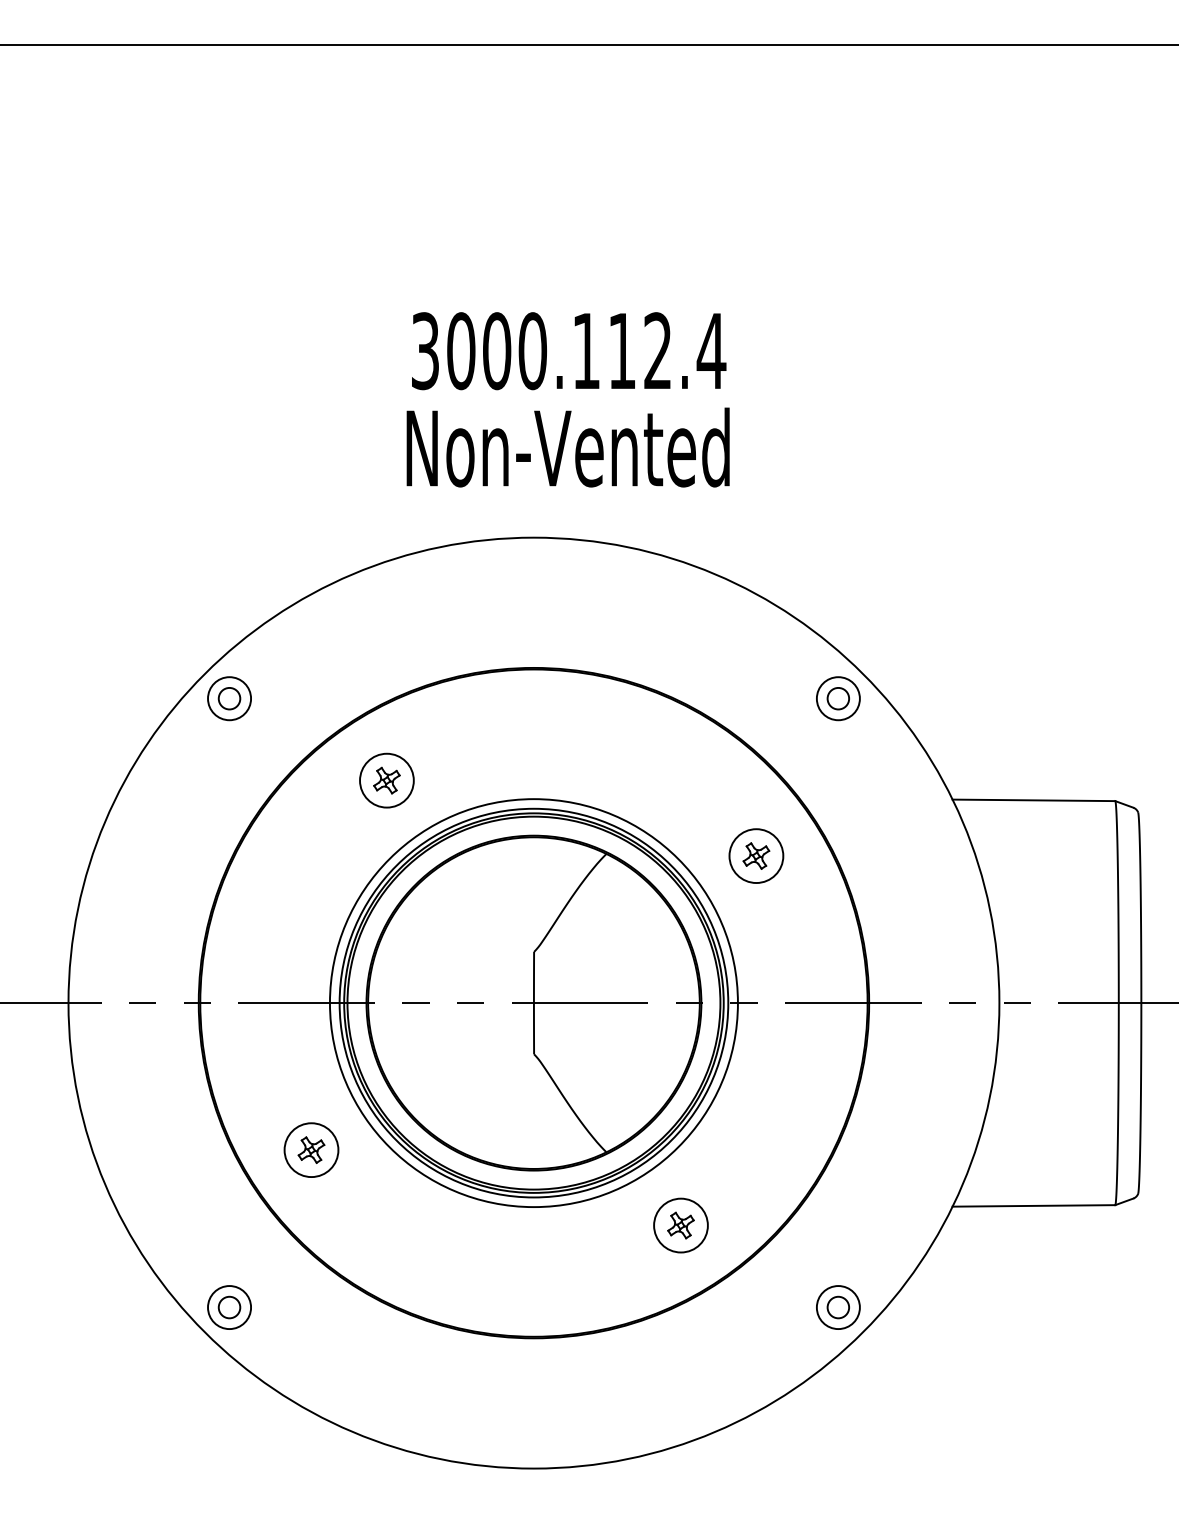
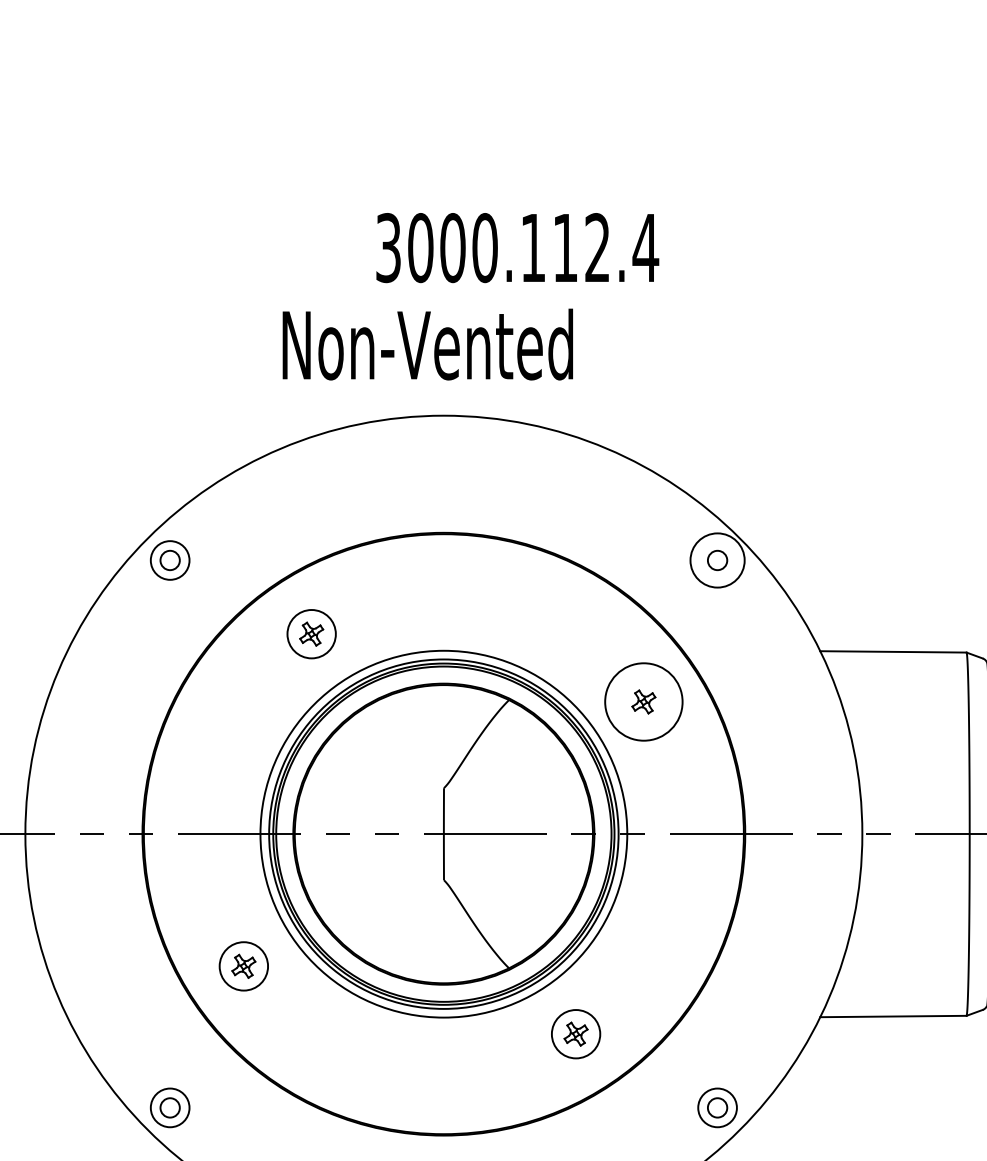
text: (569, 351) -> (518, 248), moved
text: (567, 447) -> (427, 344), moved
circle: (837, 698) -> (716, 560), size x1.4
circle: (756, 856) -> (643, 702), size x1.6

